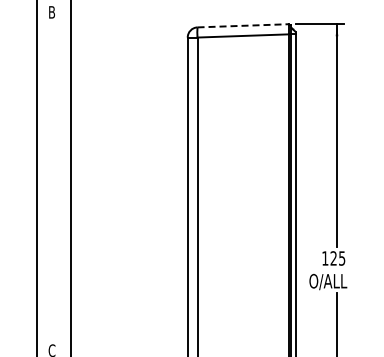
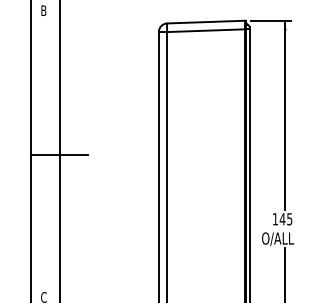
line: (243, 25) -> (206, 21), dashed -> solid
line: (70, 183) -> (59, 155), added
text: (333, 258) -> (282, 219), 125 -> 145

